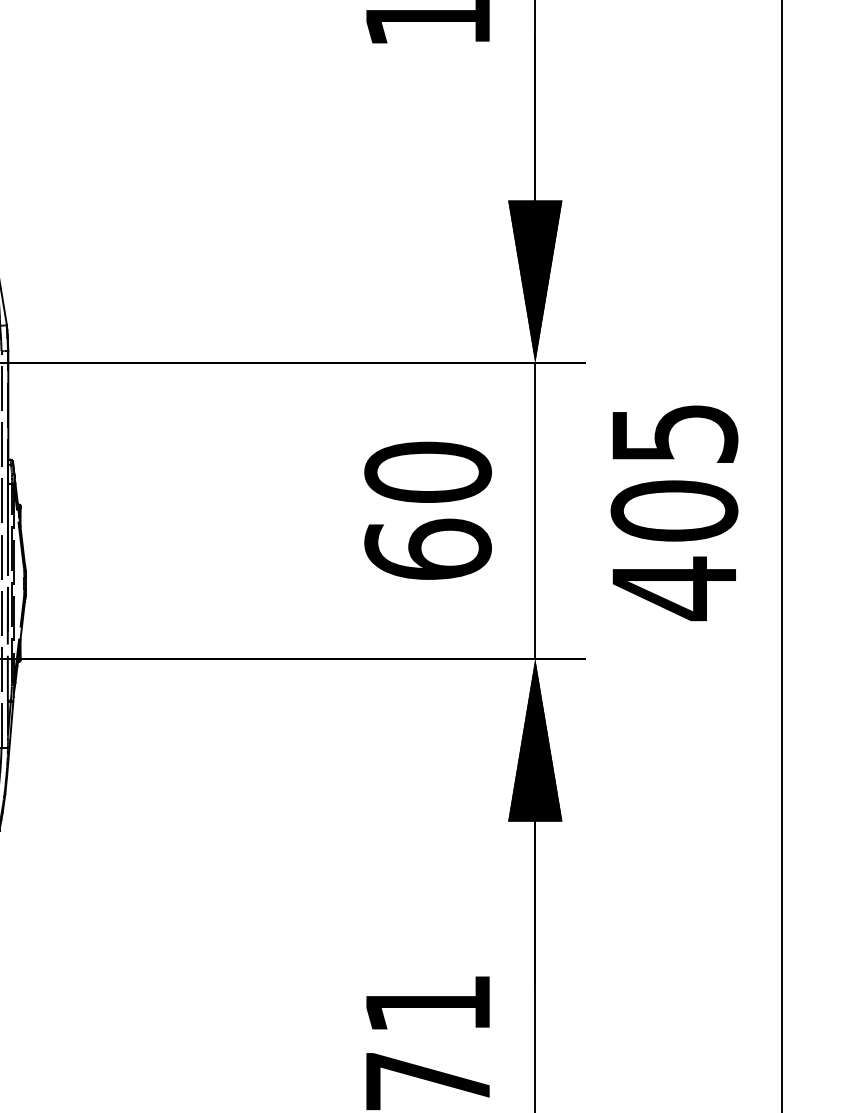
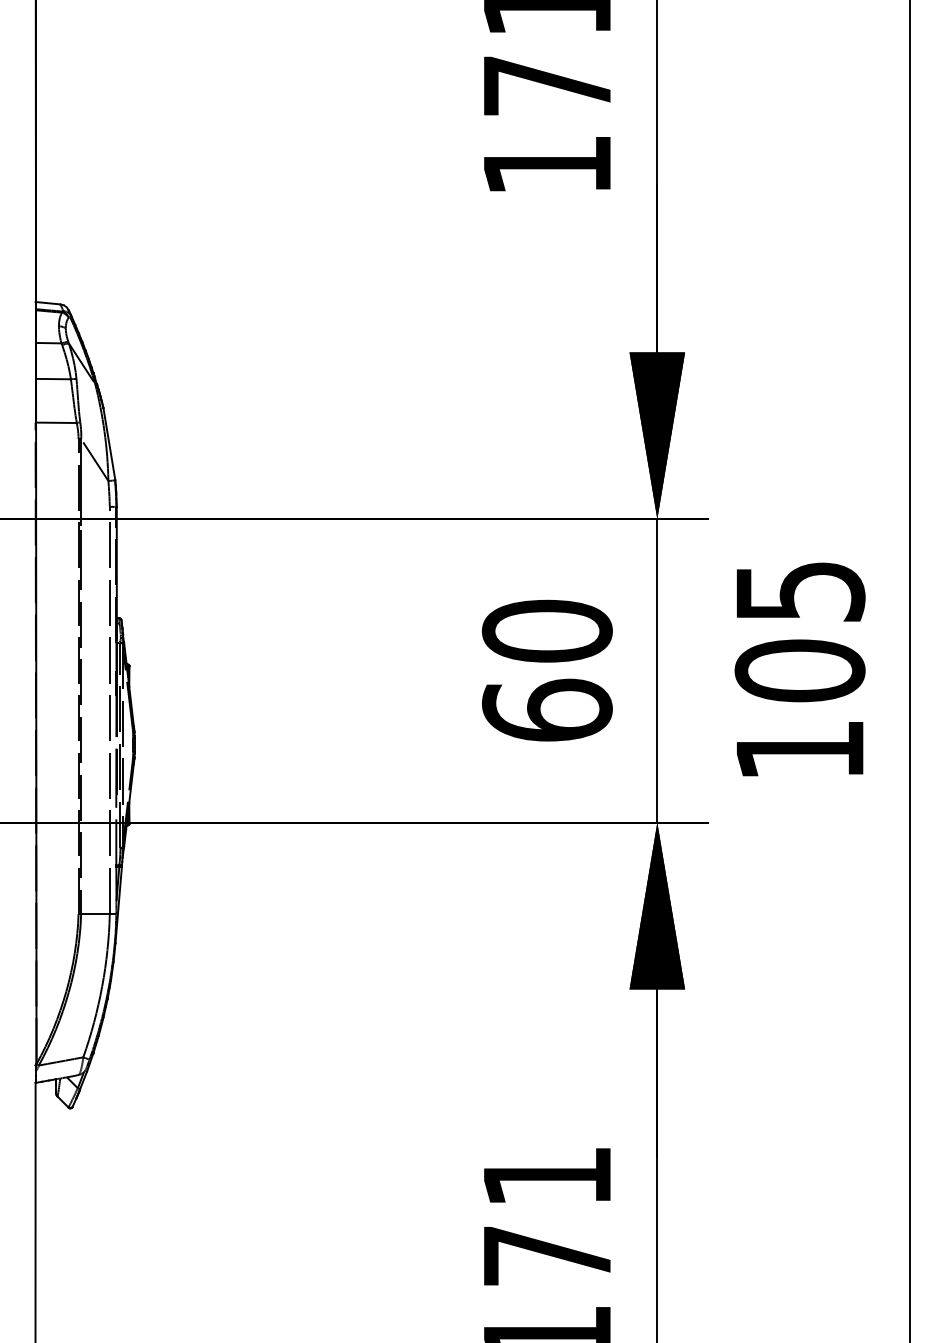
text: (673, 588) -> (799, 750), 405 -> 105

